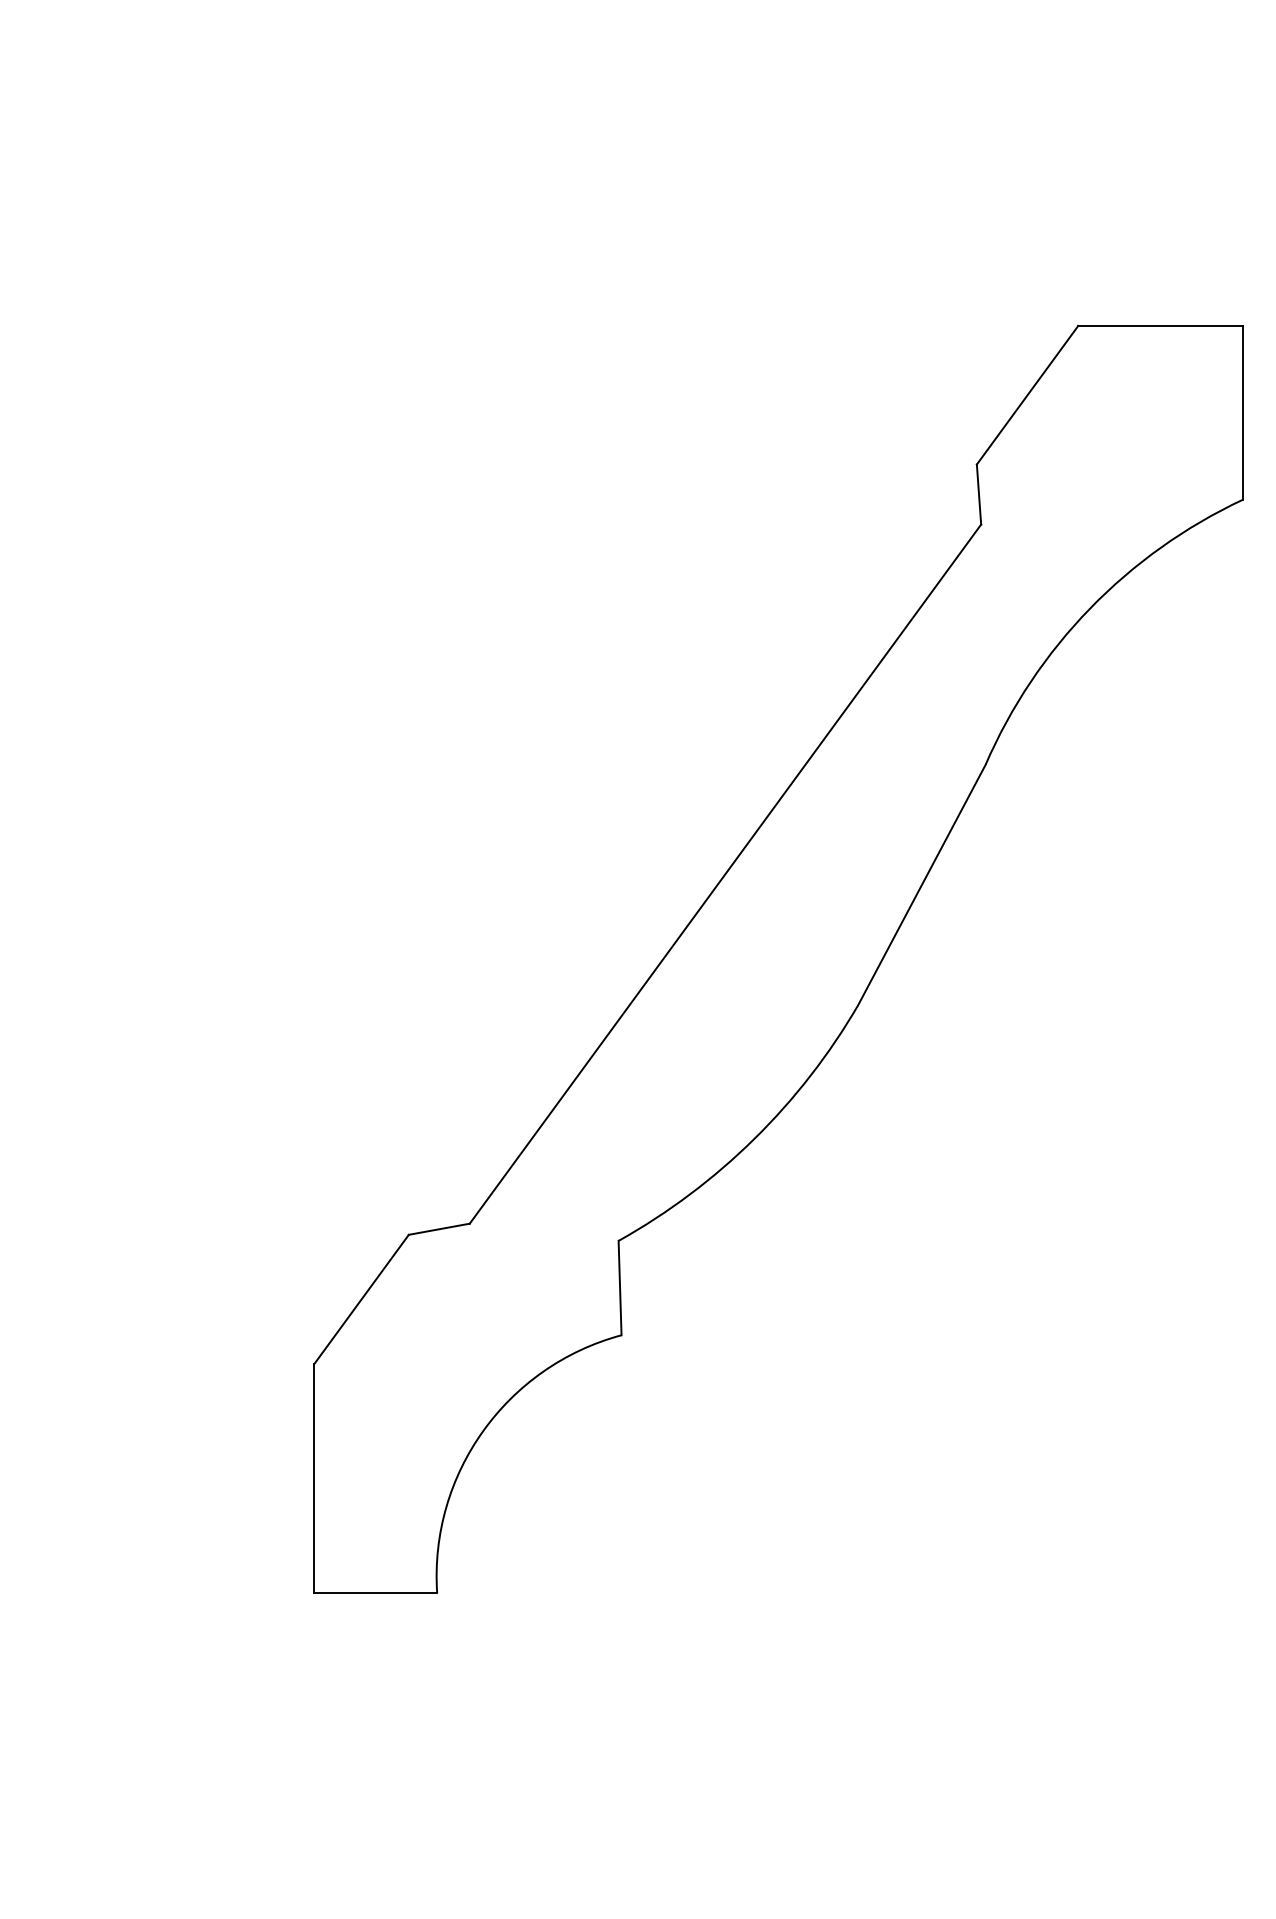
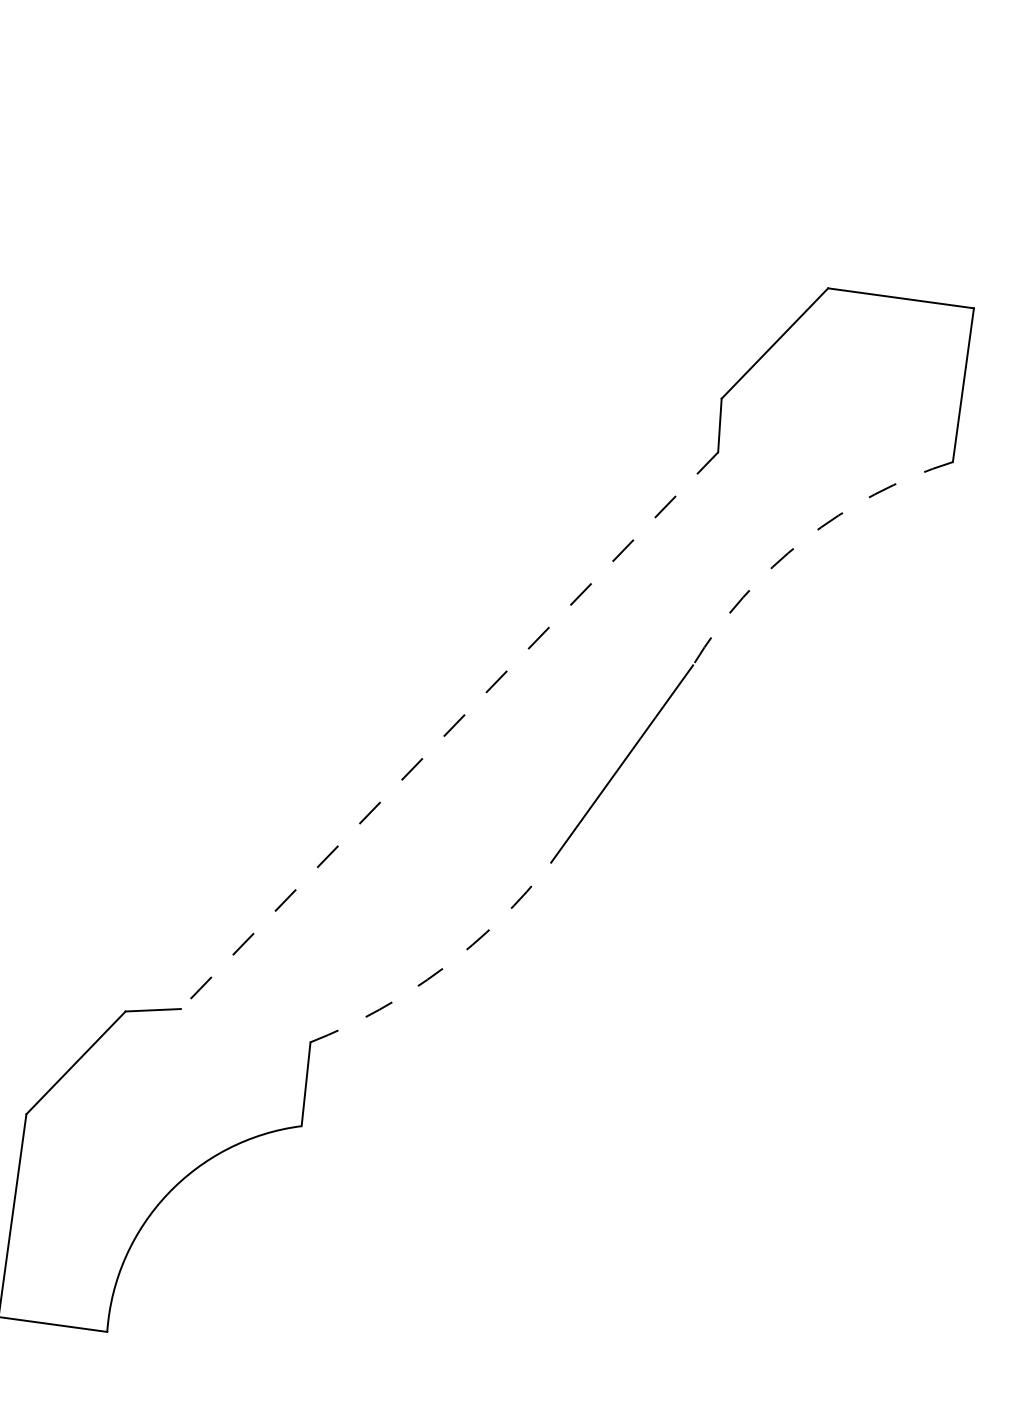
arc: (1090, 608) -> (804, 539), solid -> dashed
line: (725, 874) -> (449, 731), solid -> dashed
arc: (754, 1139) -> (443, 969), solid -> dashed

